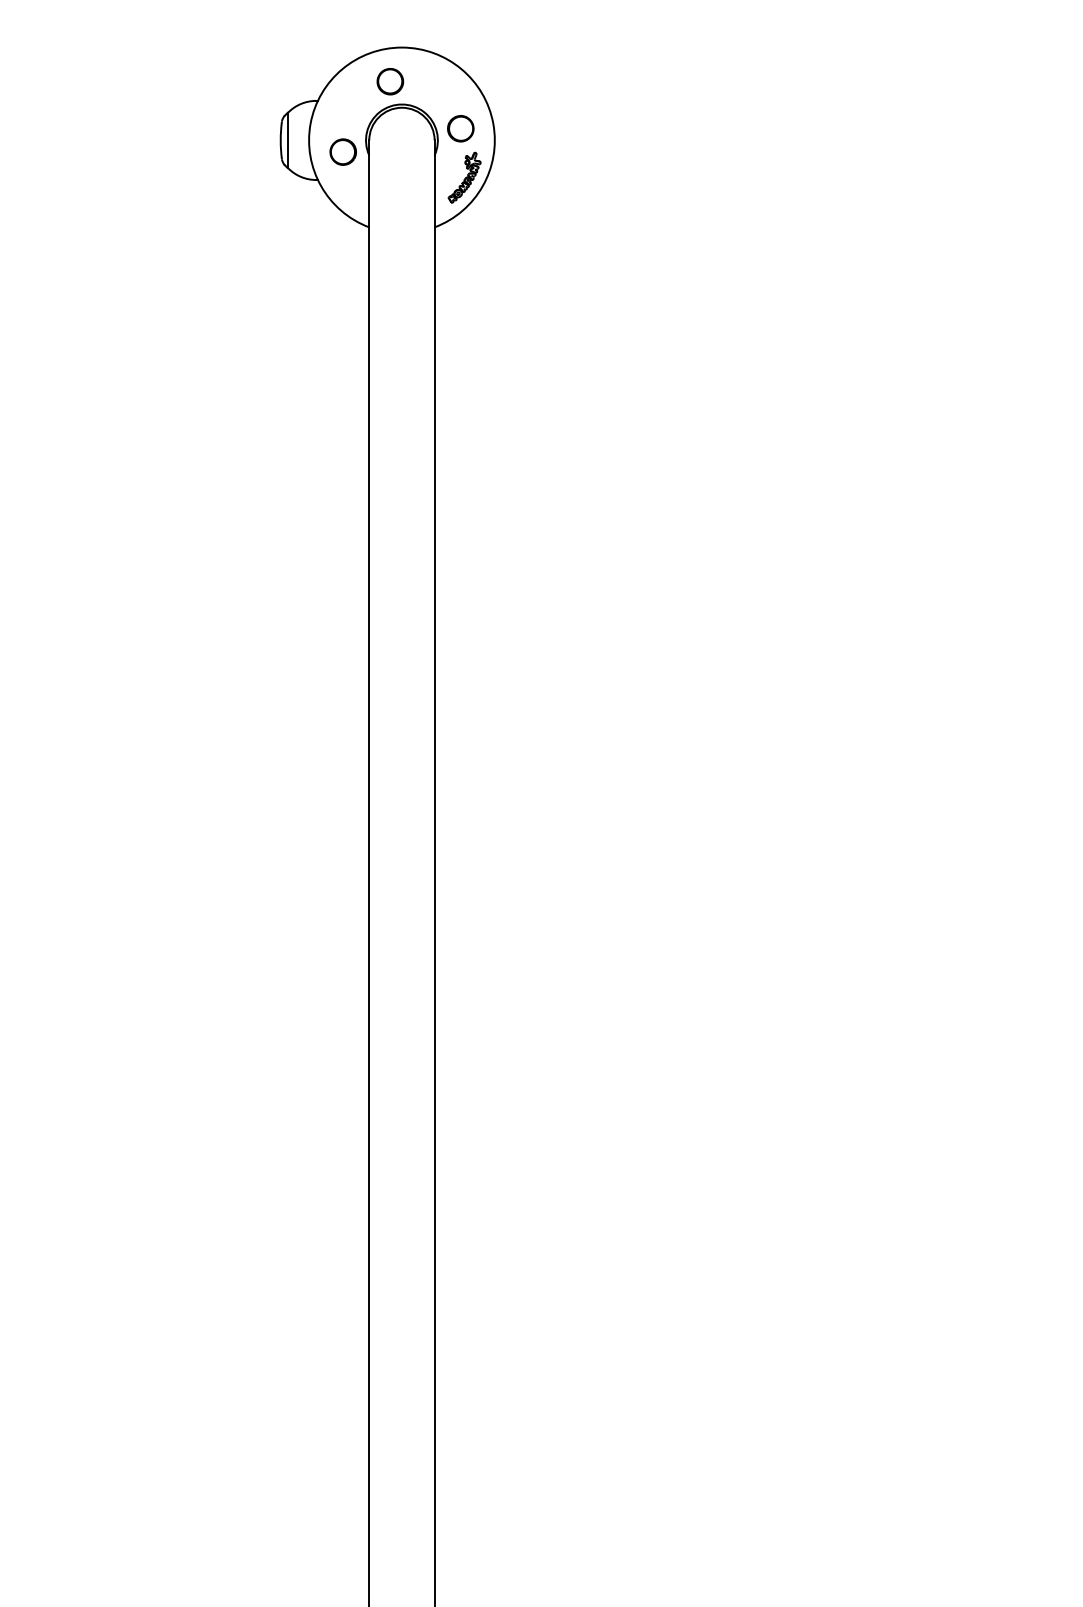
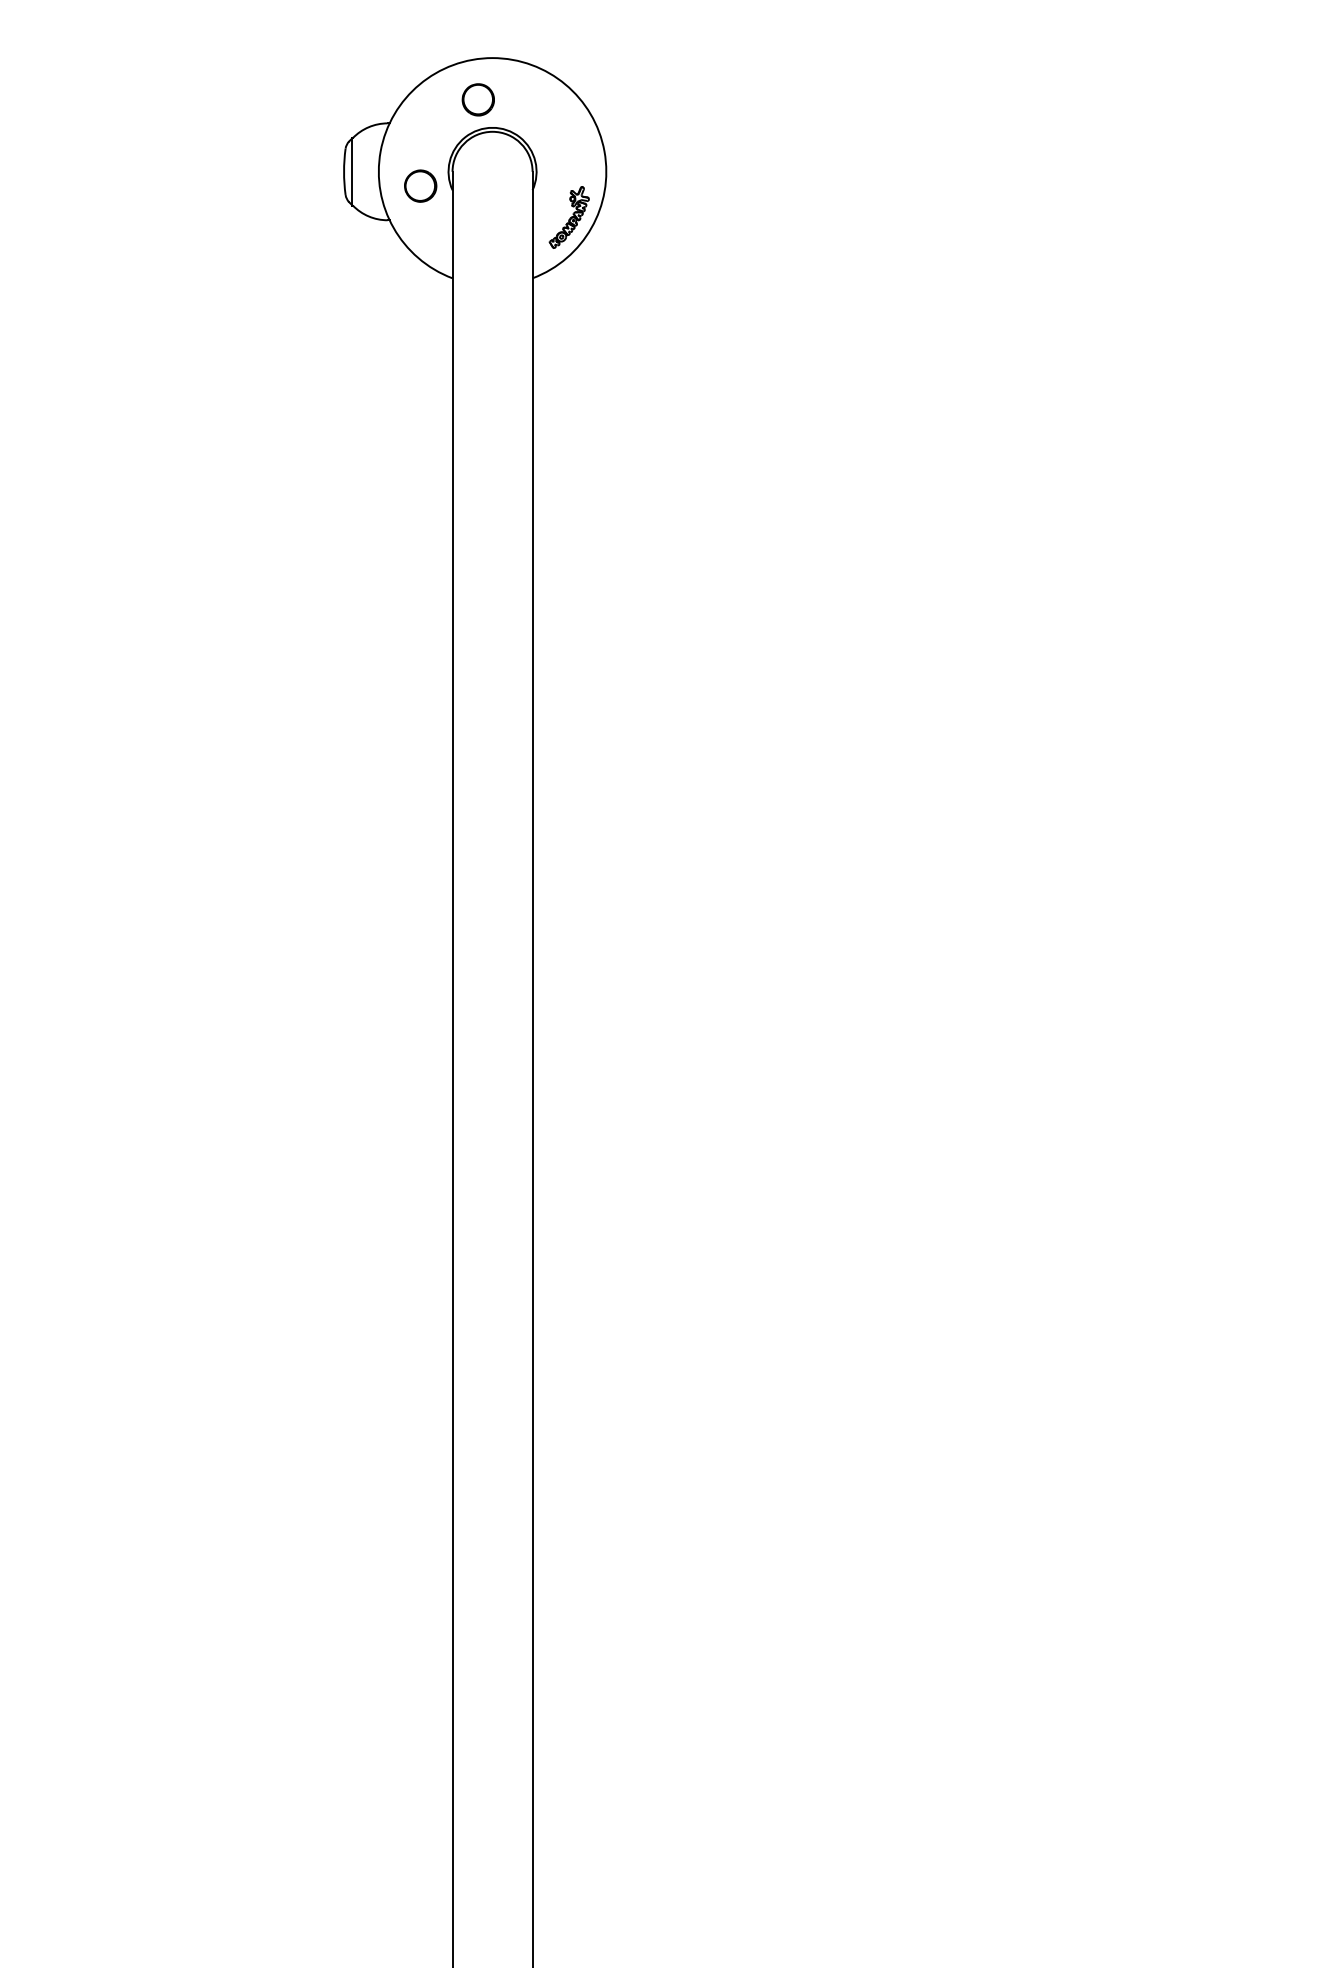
part: (460, 128) -> (564, 157), removed

